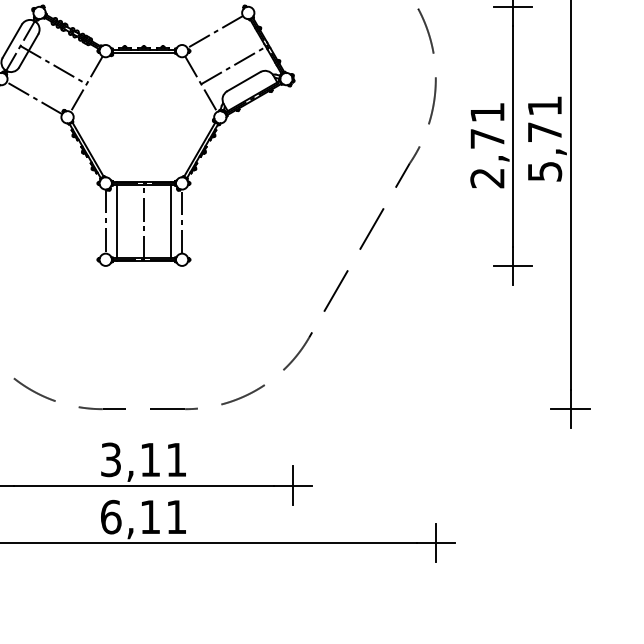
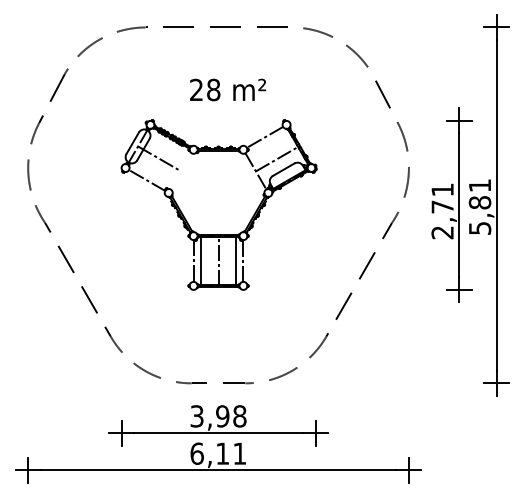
line: (85, 84) -> (180, 171), removed
text: (544, 131) -> (479, 202), 5,71 -> 5,81
text: (163, 460) -> (231, 416), 3,11 -> 3,98

